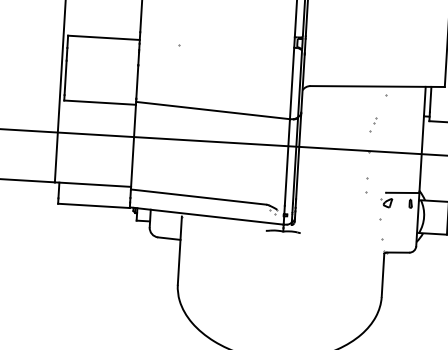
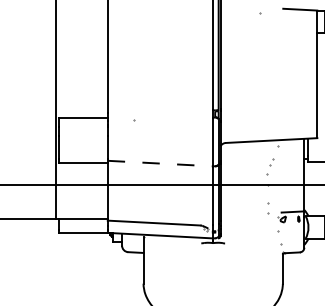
line: (213, 110) -> (160, 163), solid -> dashed
part: (373, 124) -> (270, 166), size x1.6

